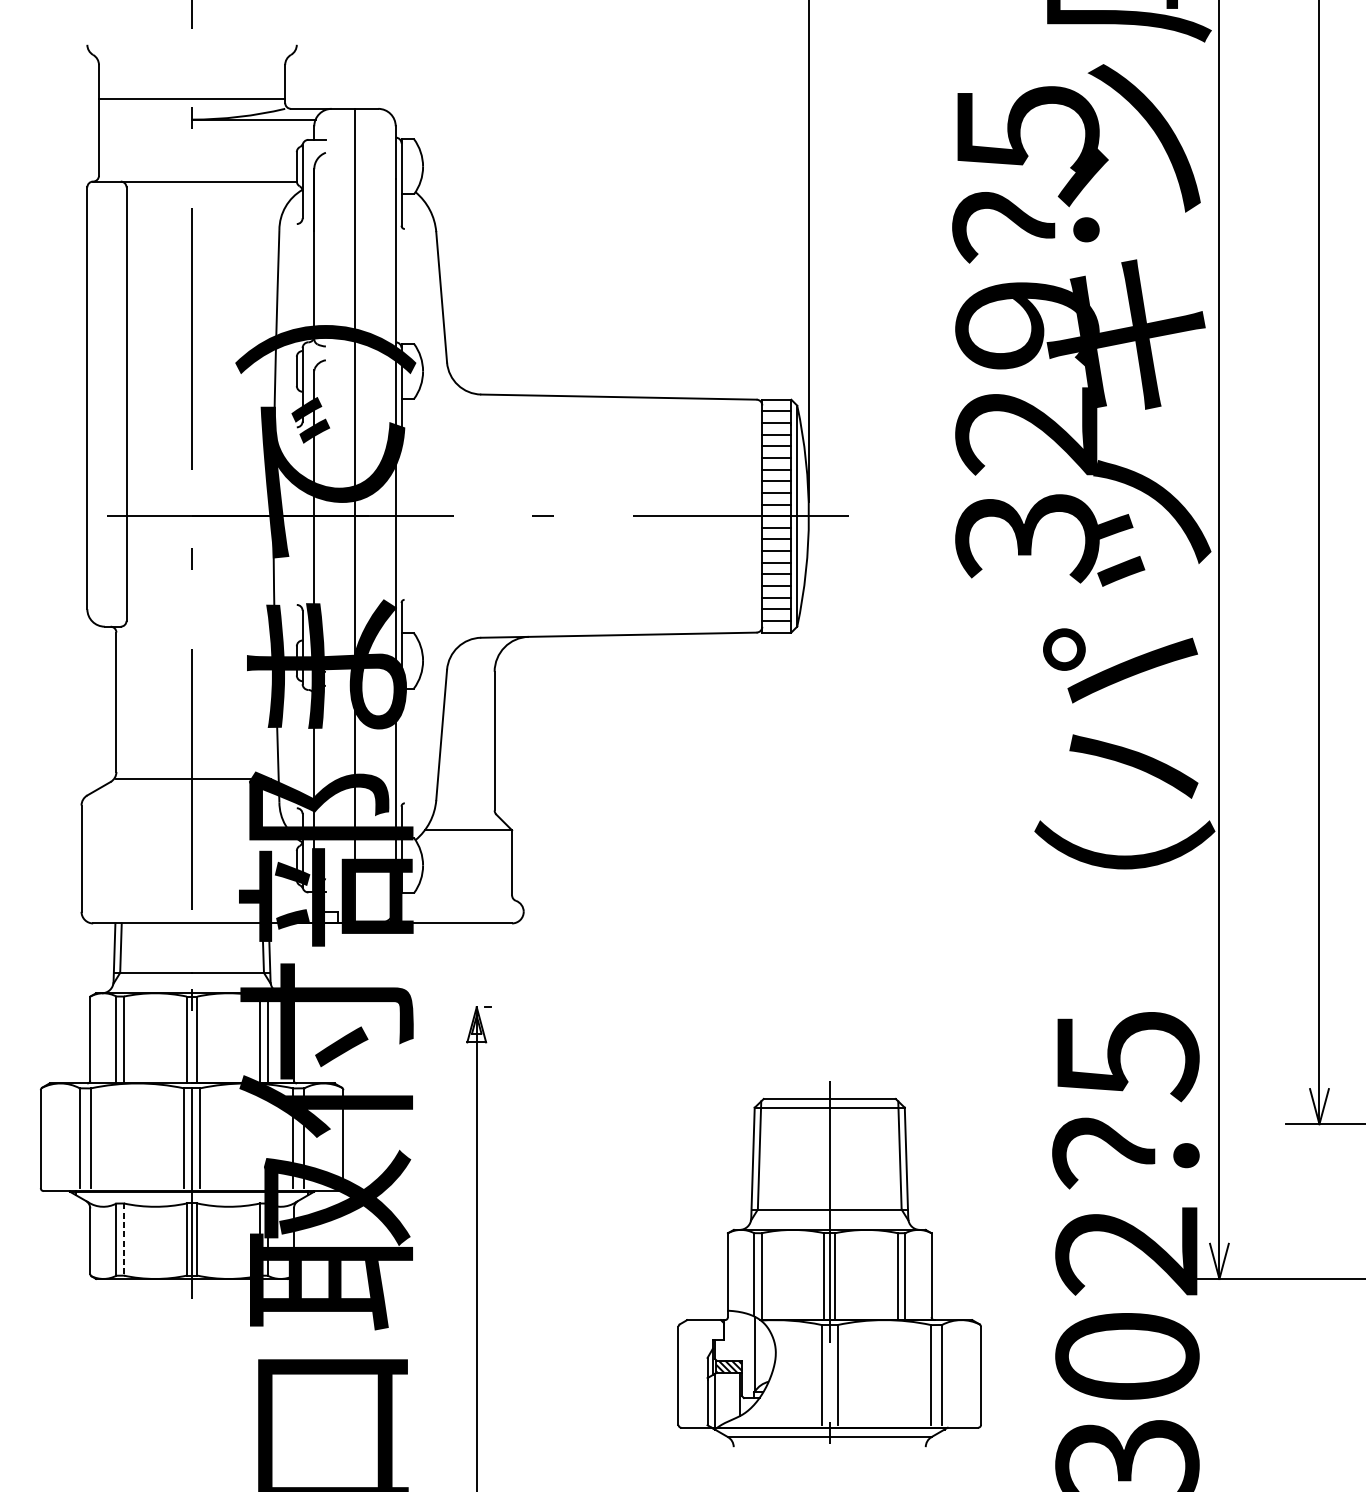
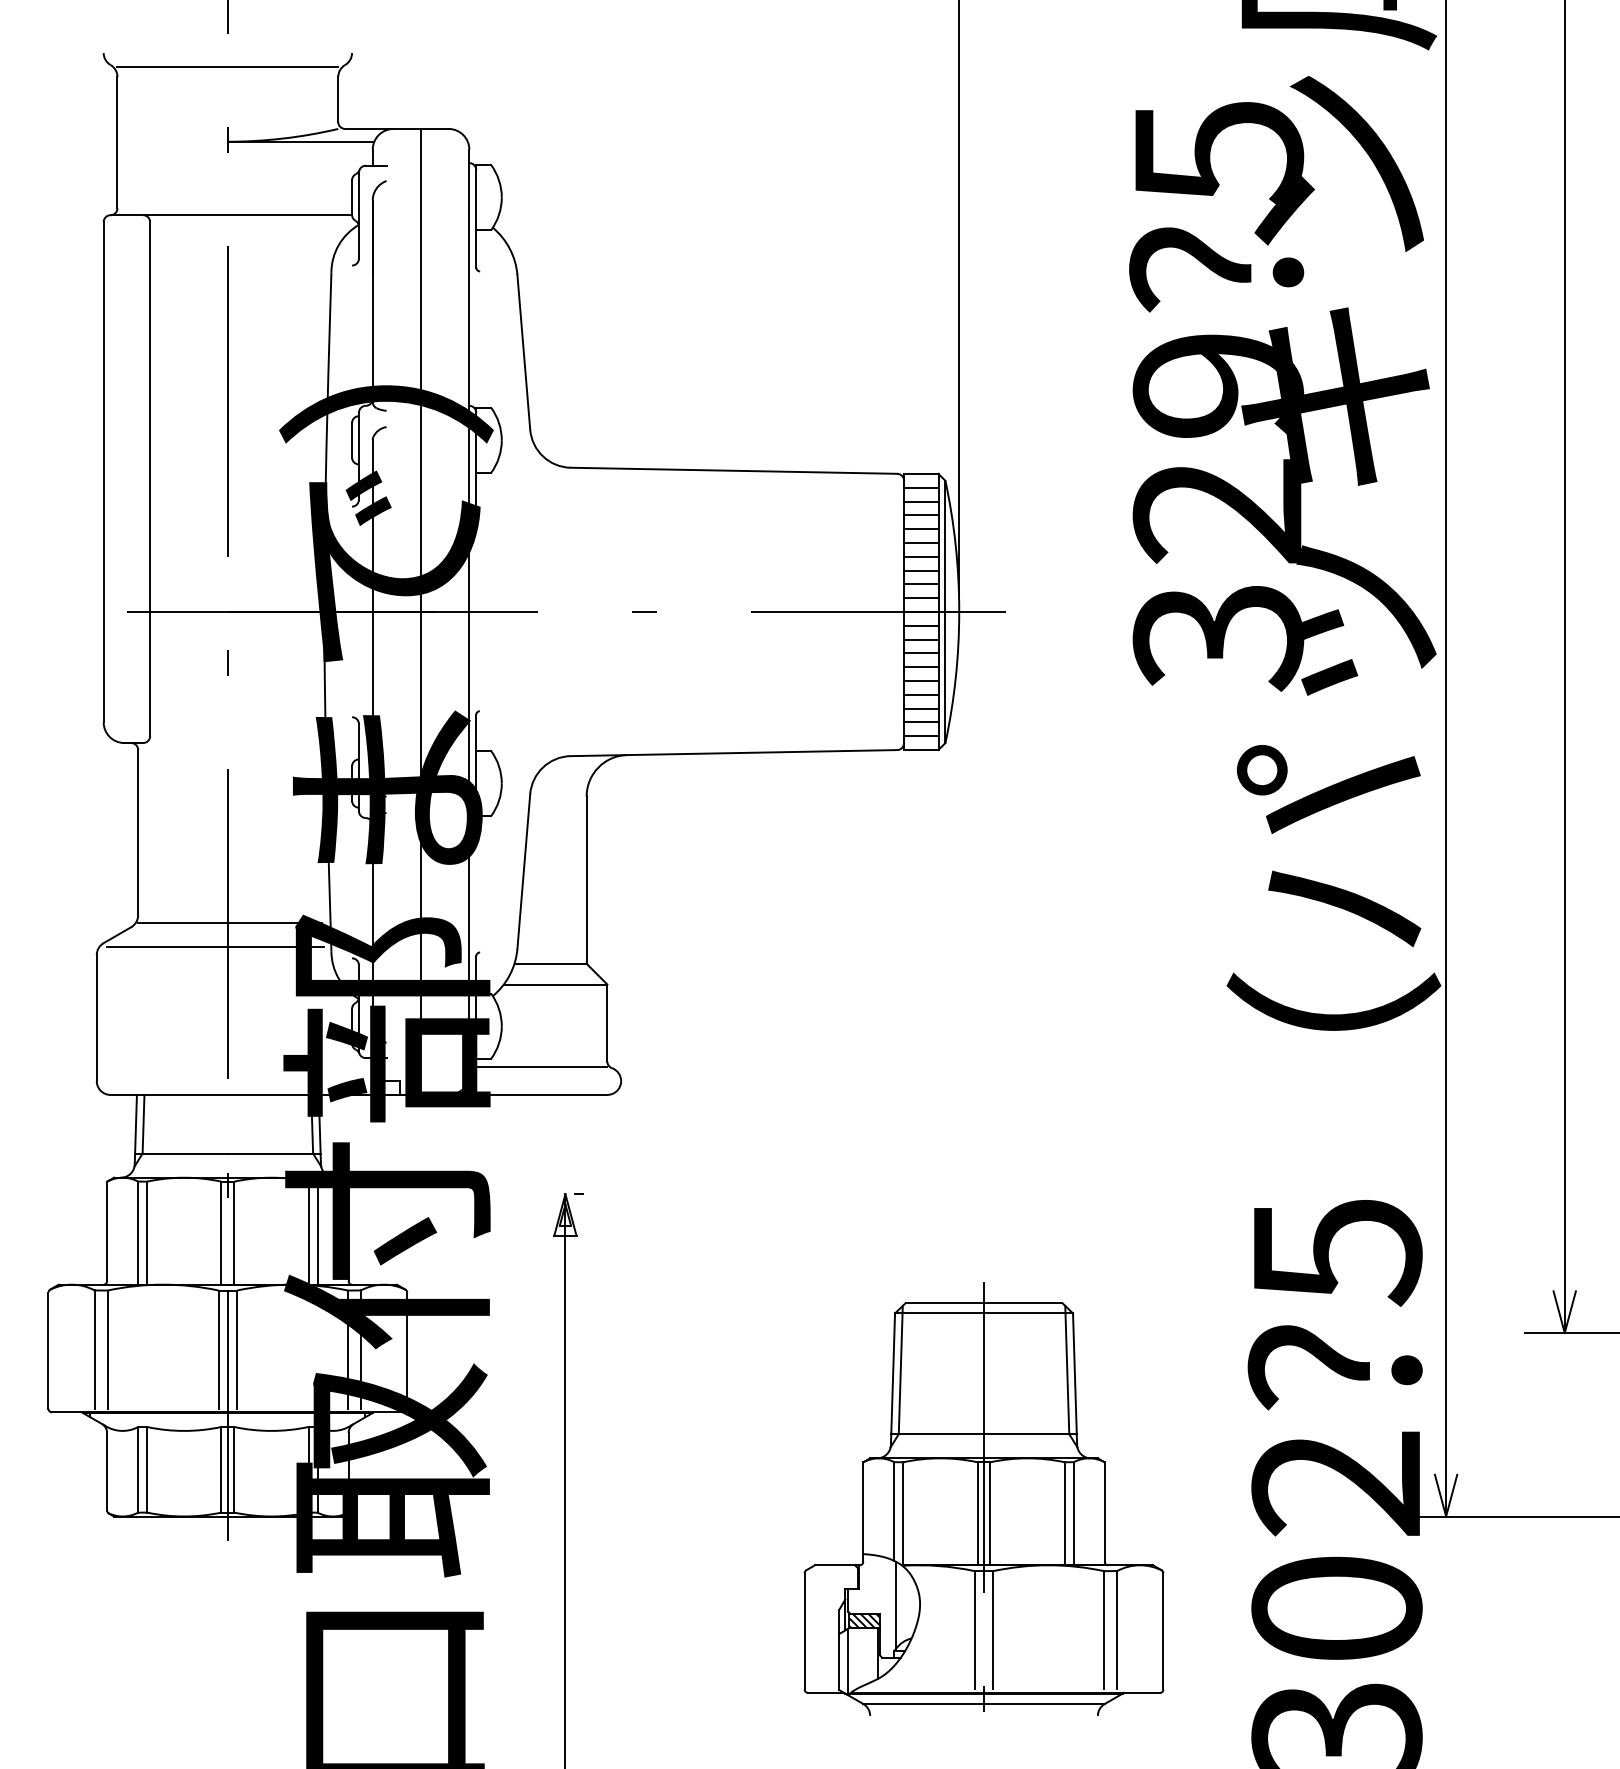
line: (191, 99) -> (227, 66), moved
line: (181, 799) -> (215, 947), added
line: (465, 812) -> (551, 963), added
line: (454, 900) -> (538, 1067), added
line: (124, 1239) -> (147, 1469), dashed -> solid

